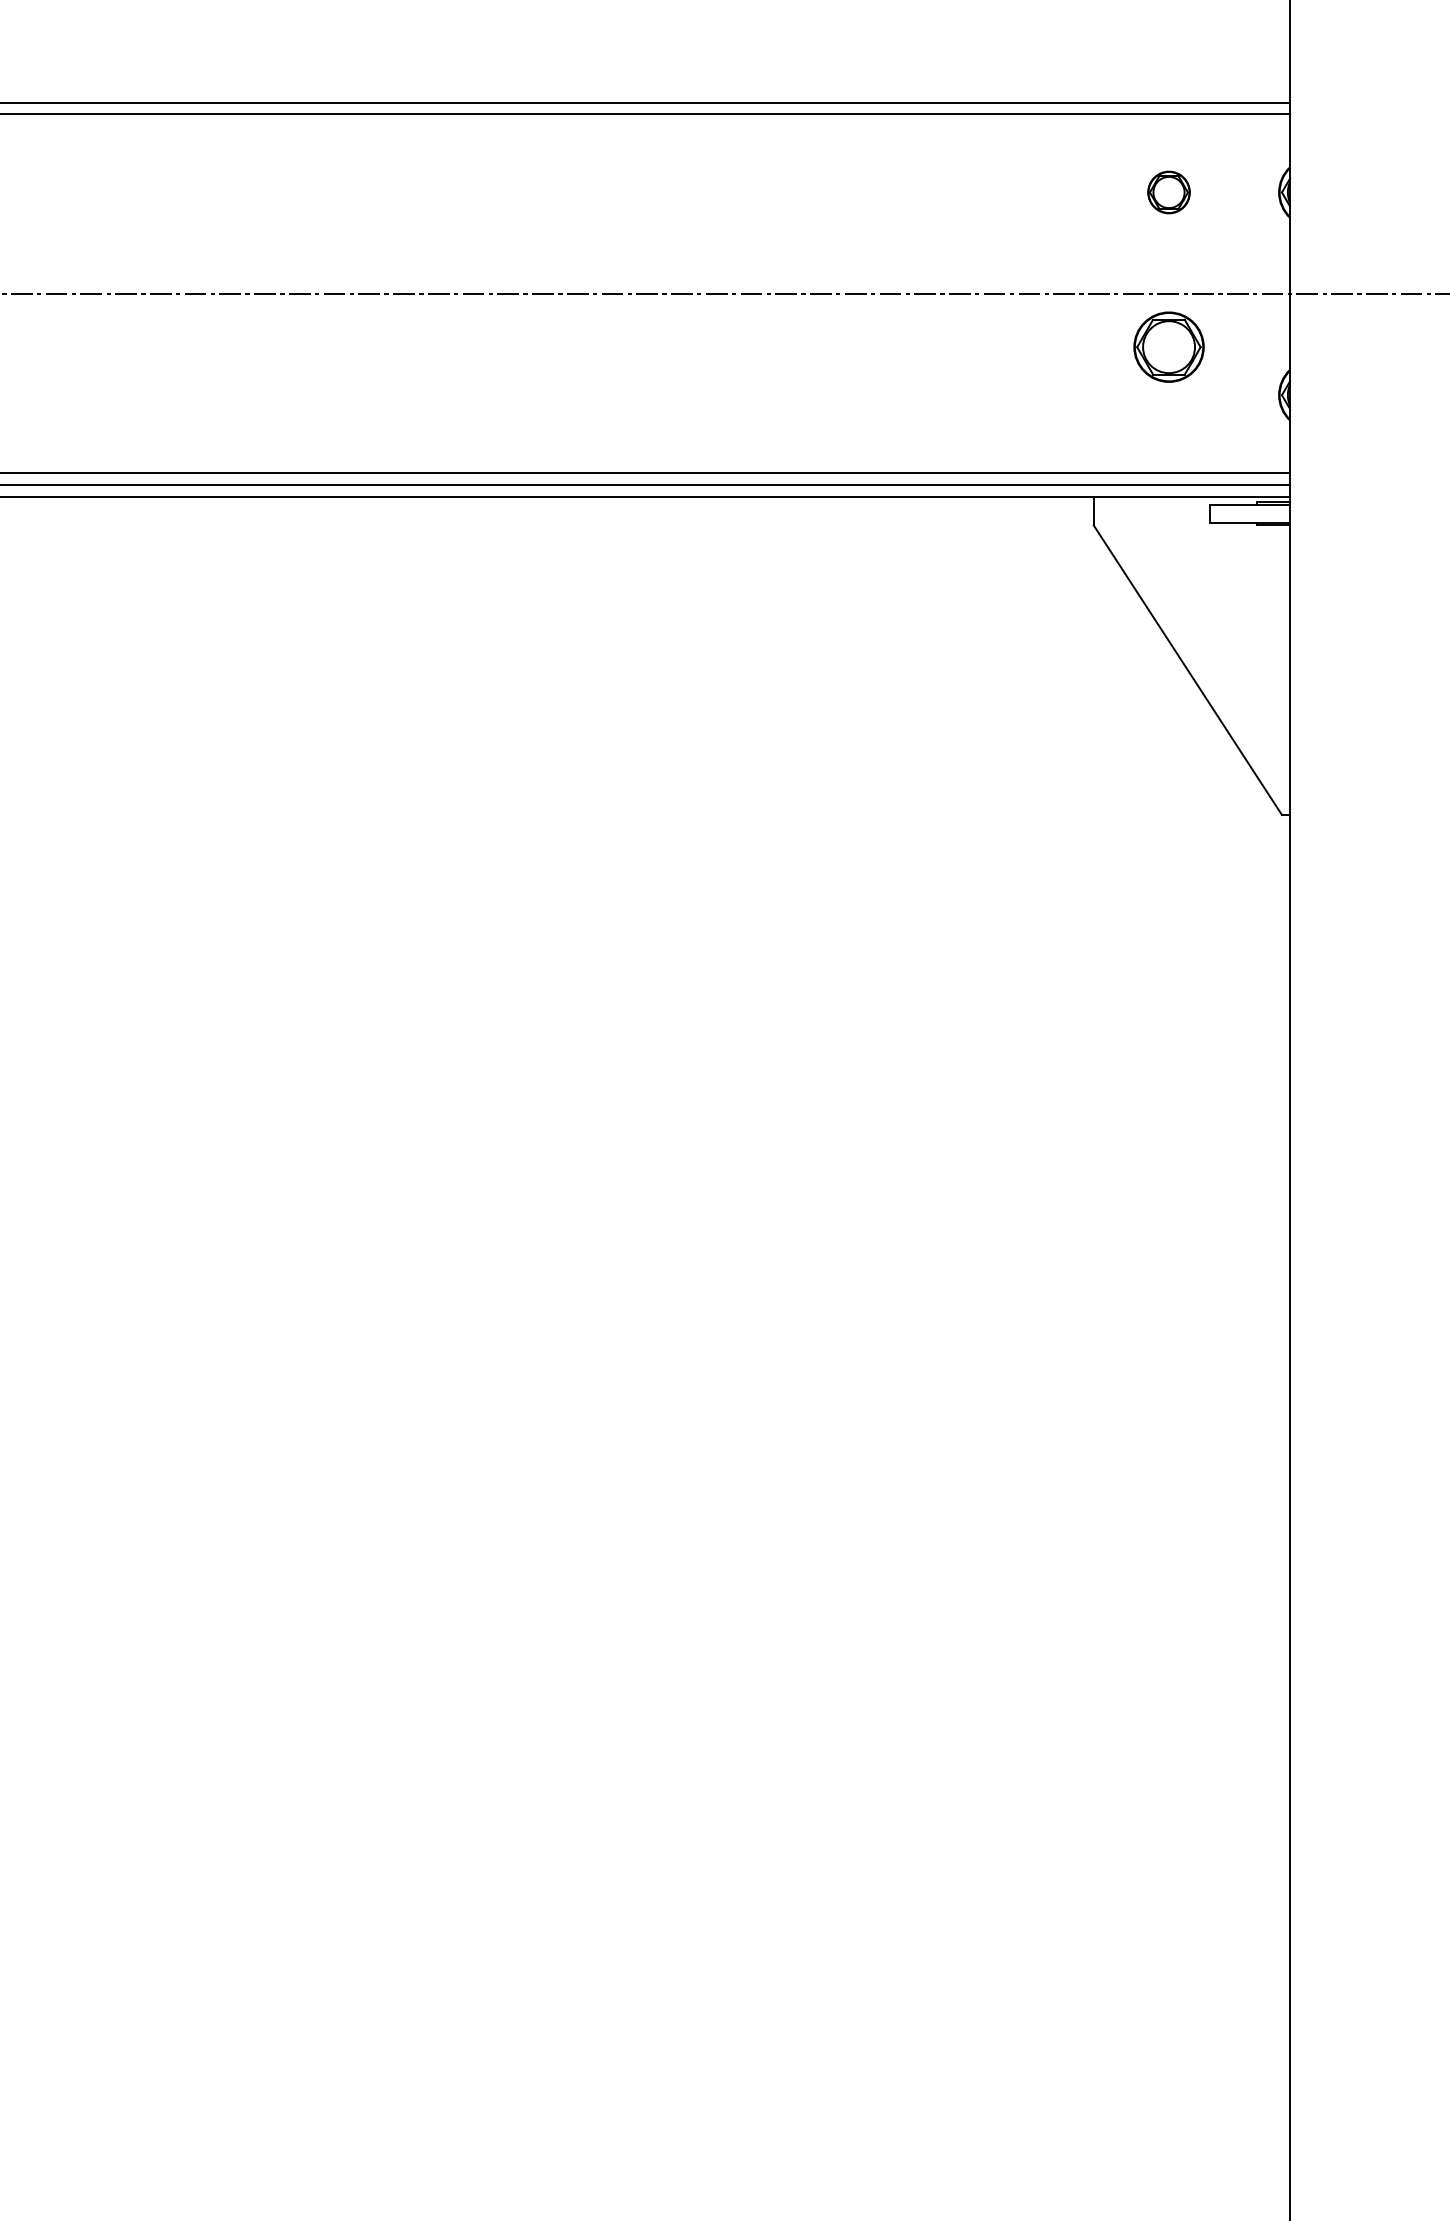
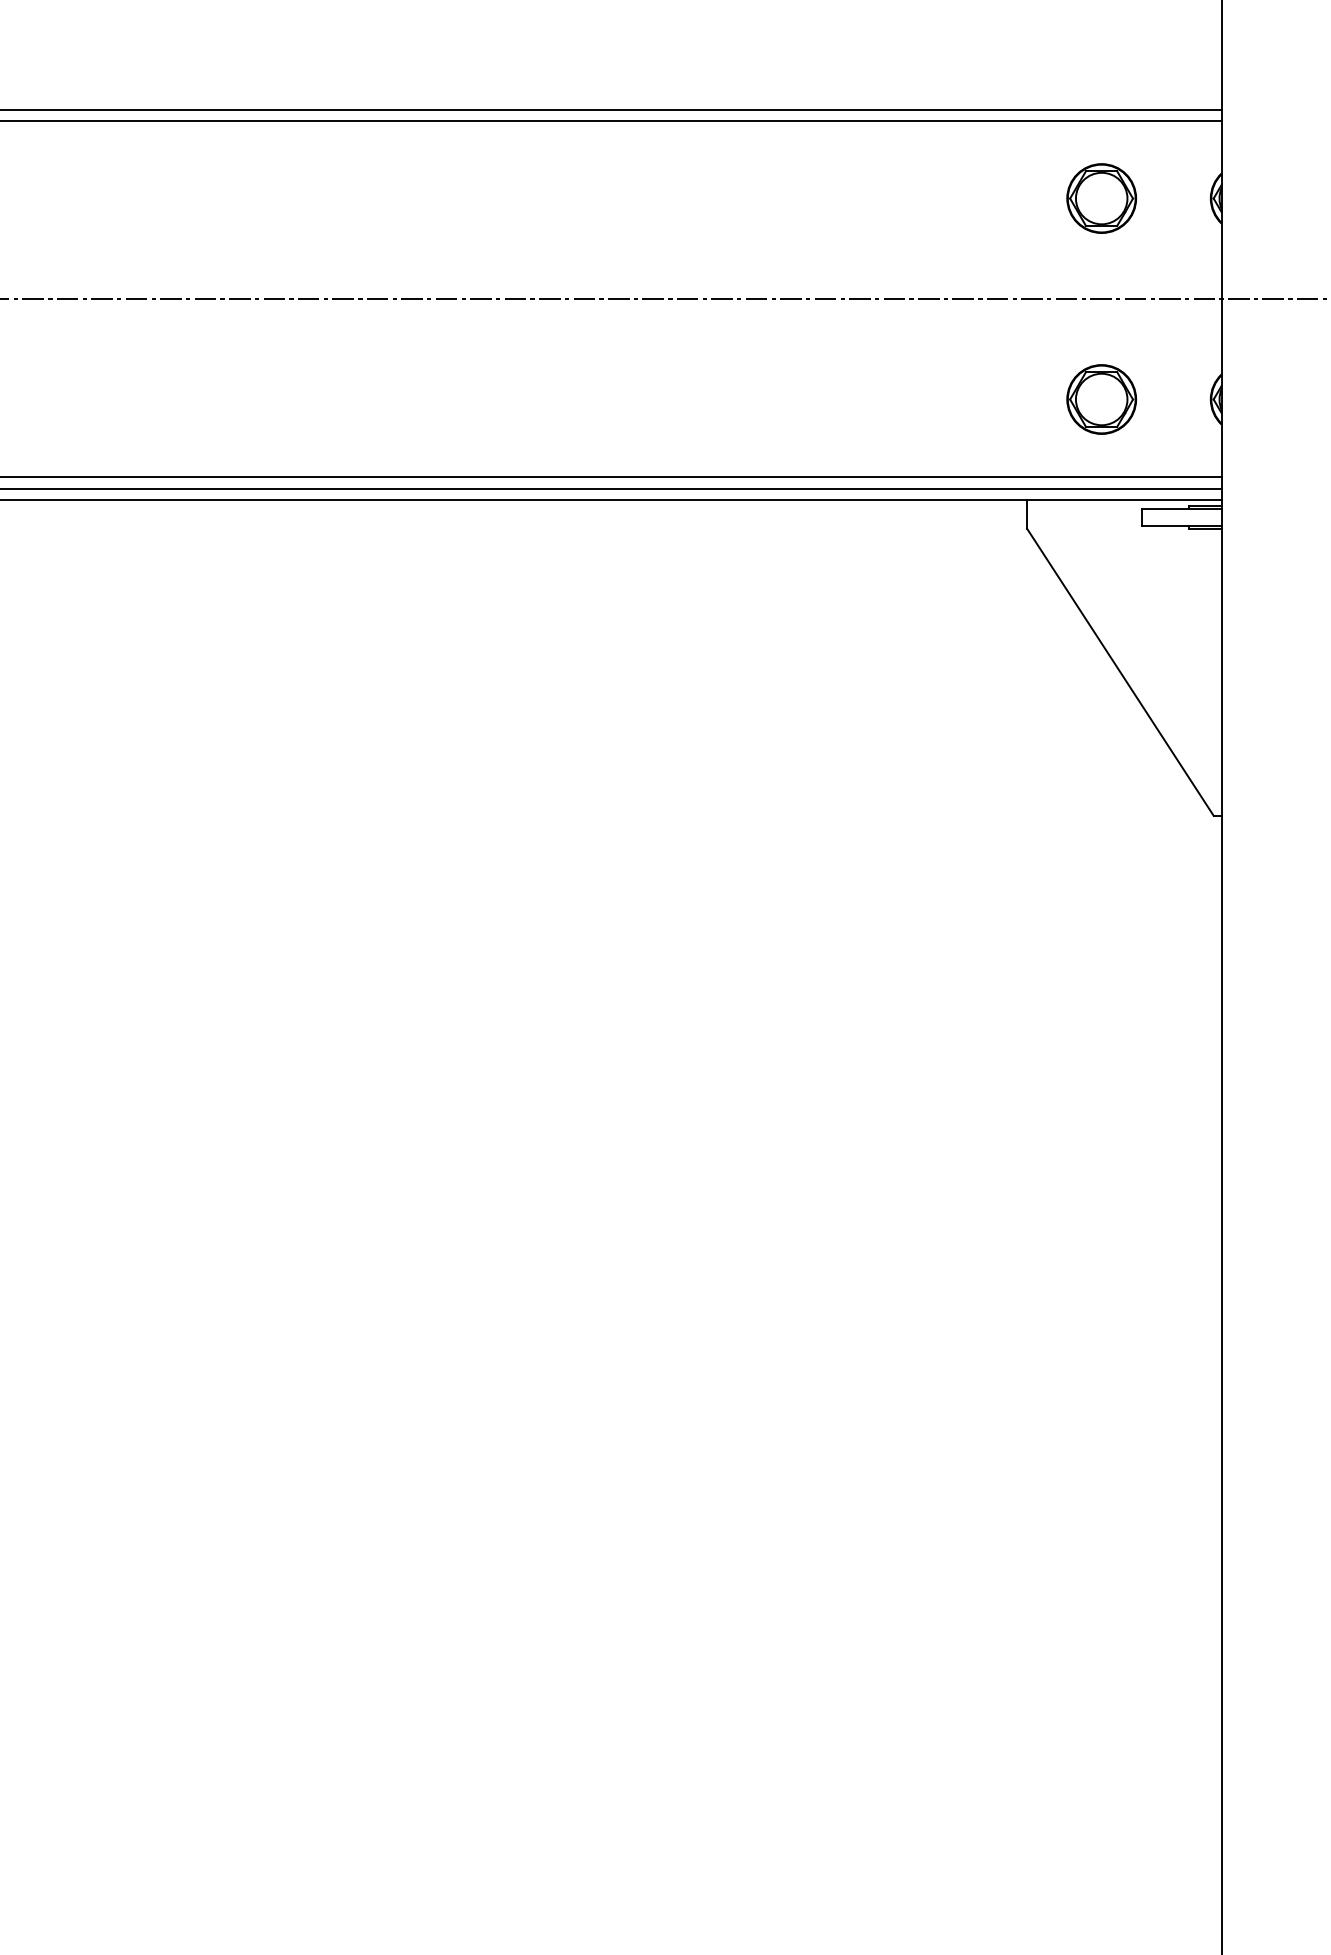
part: (1168, 192) -> (1101, 198), size x1.67
part: (1168, 346) -> (1101, 398), moved

